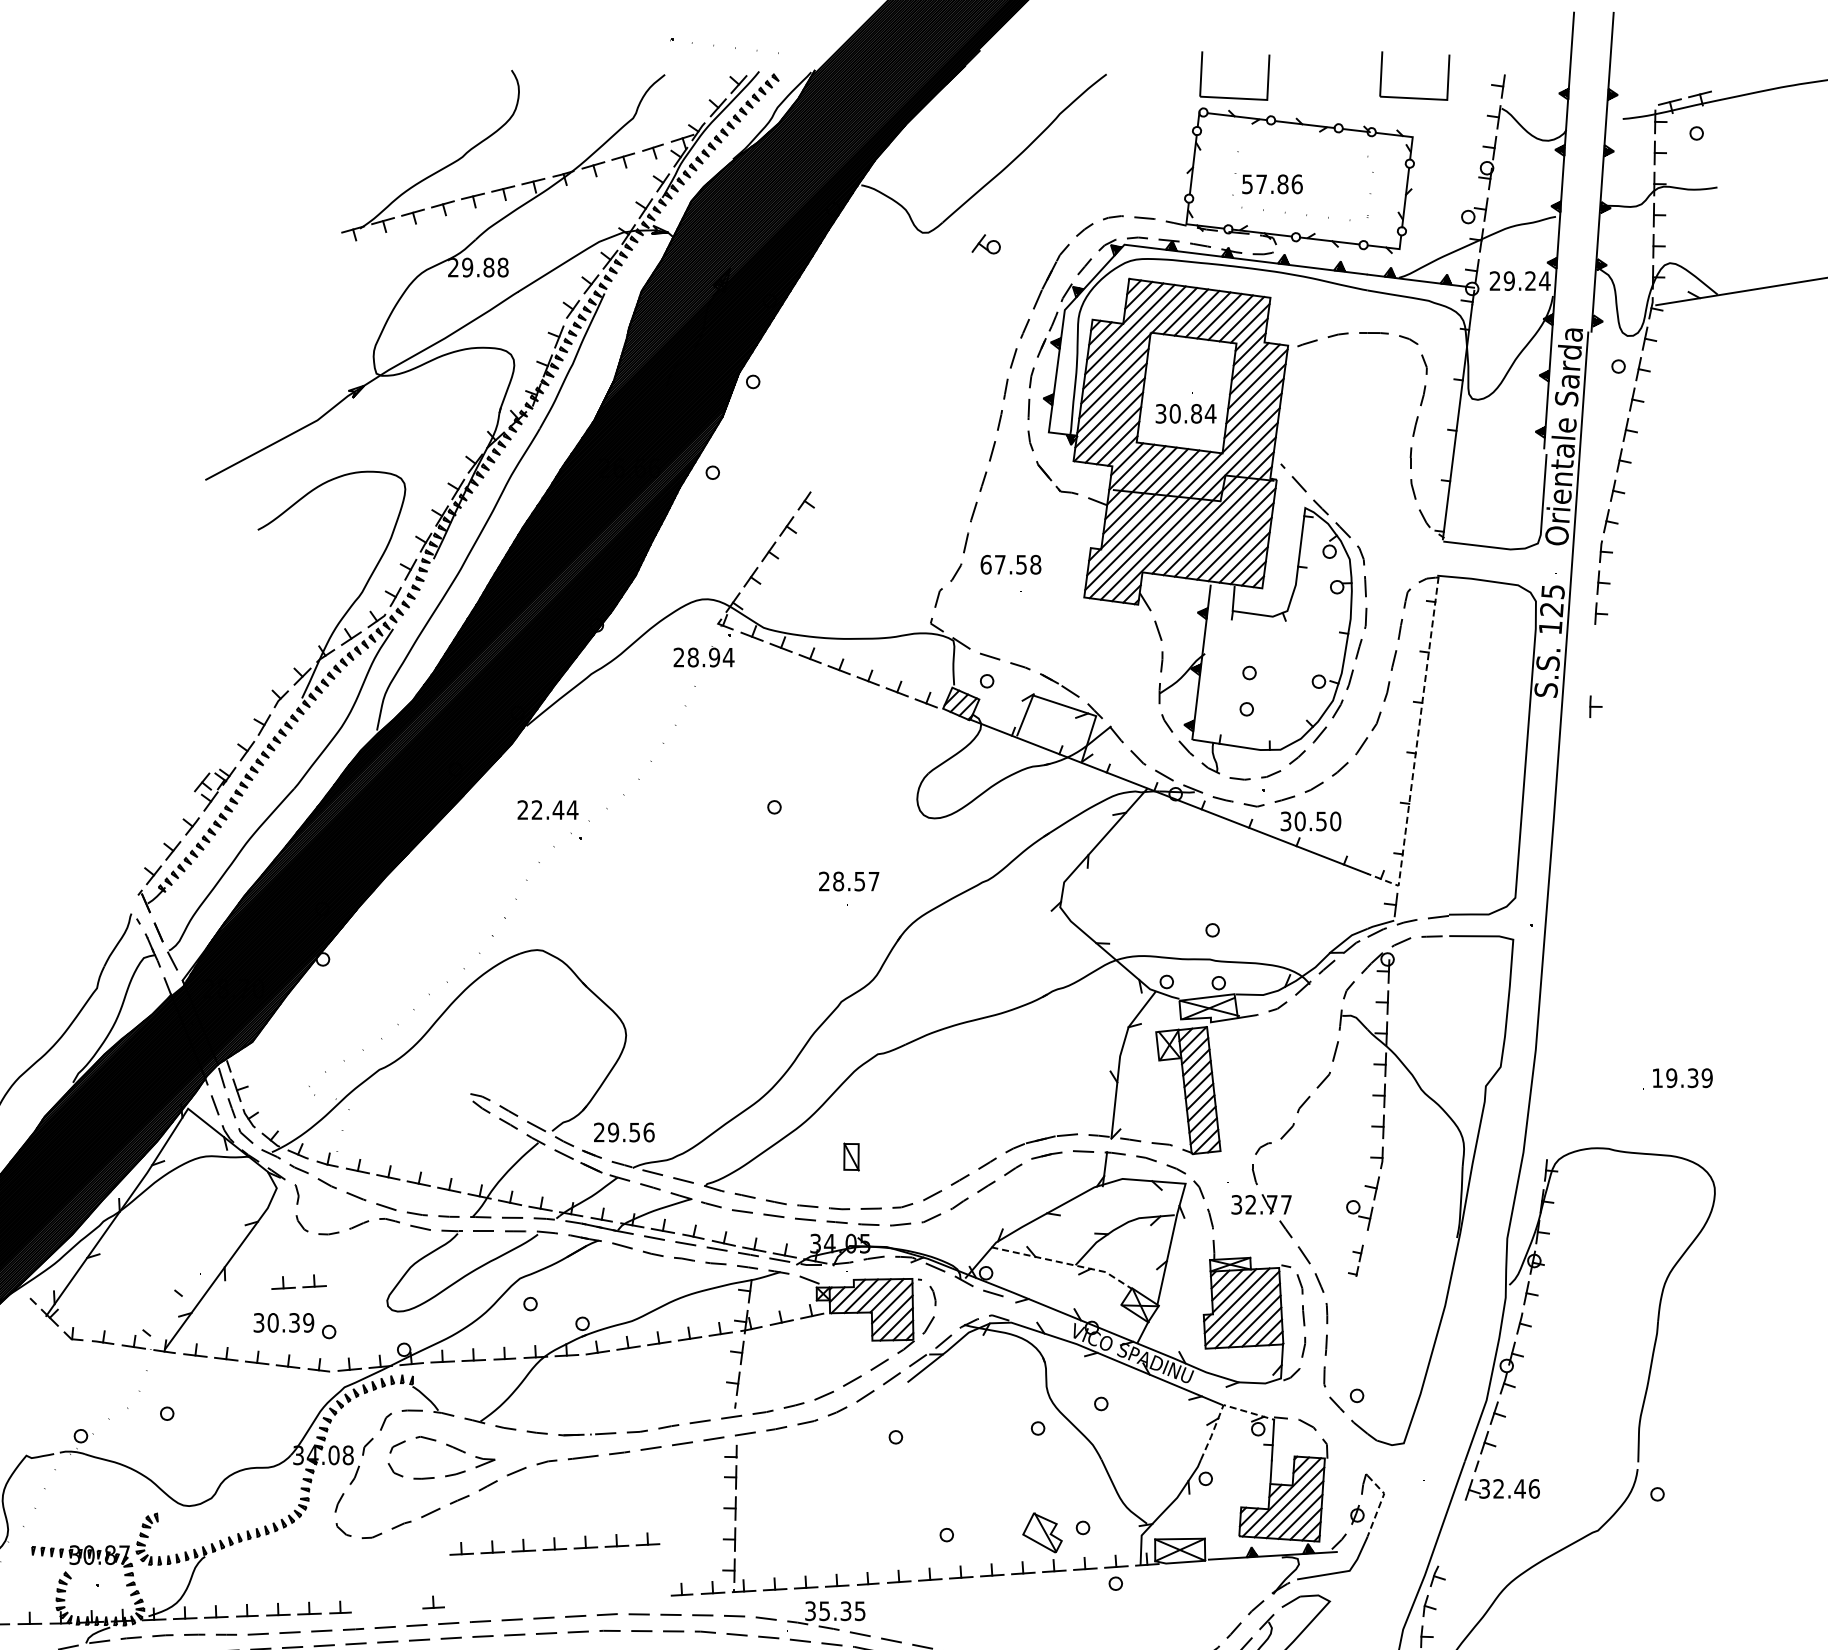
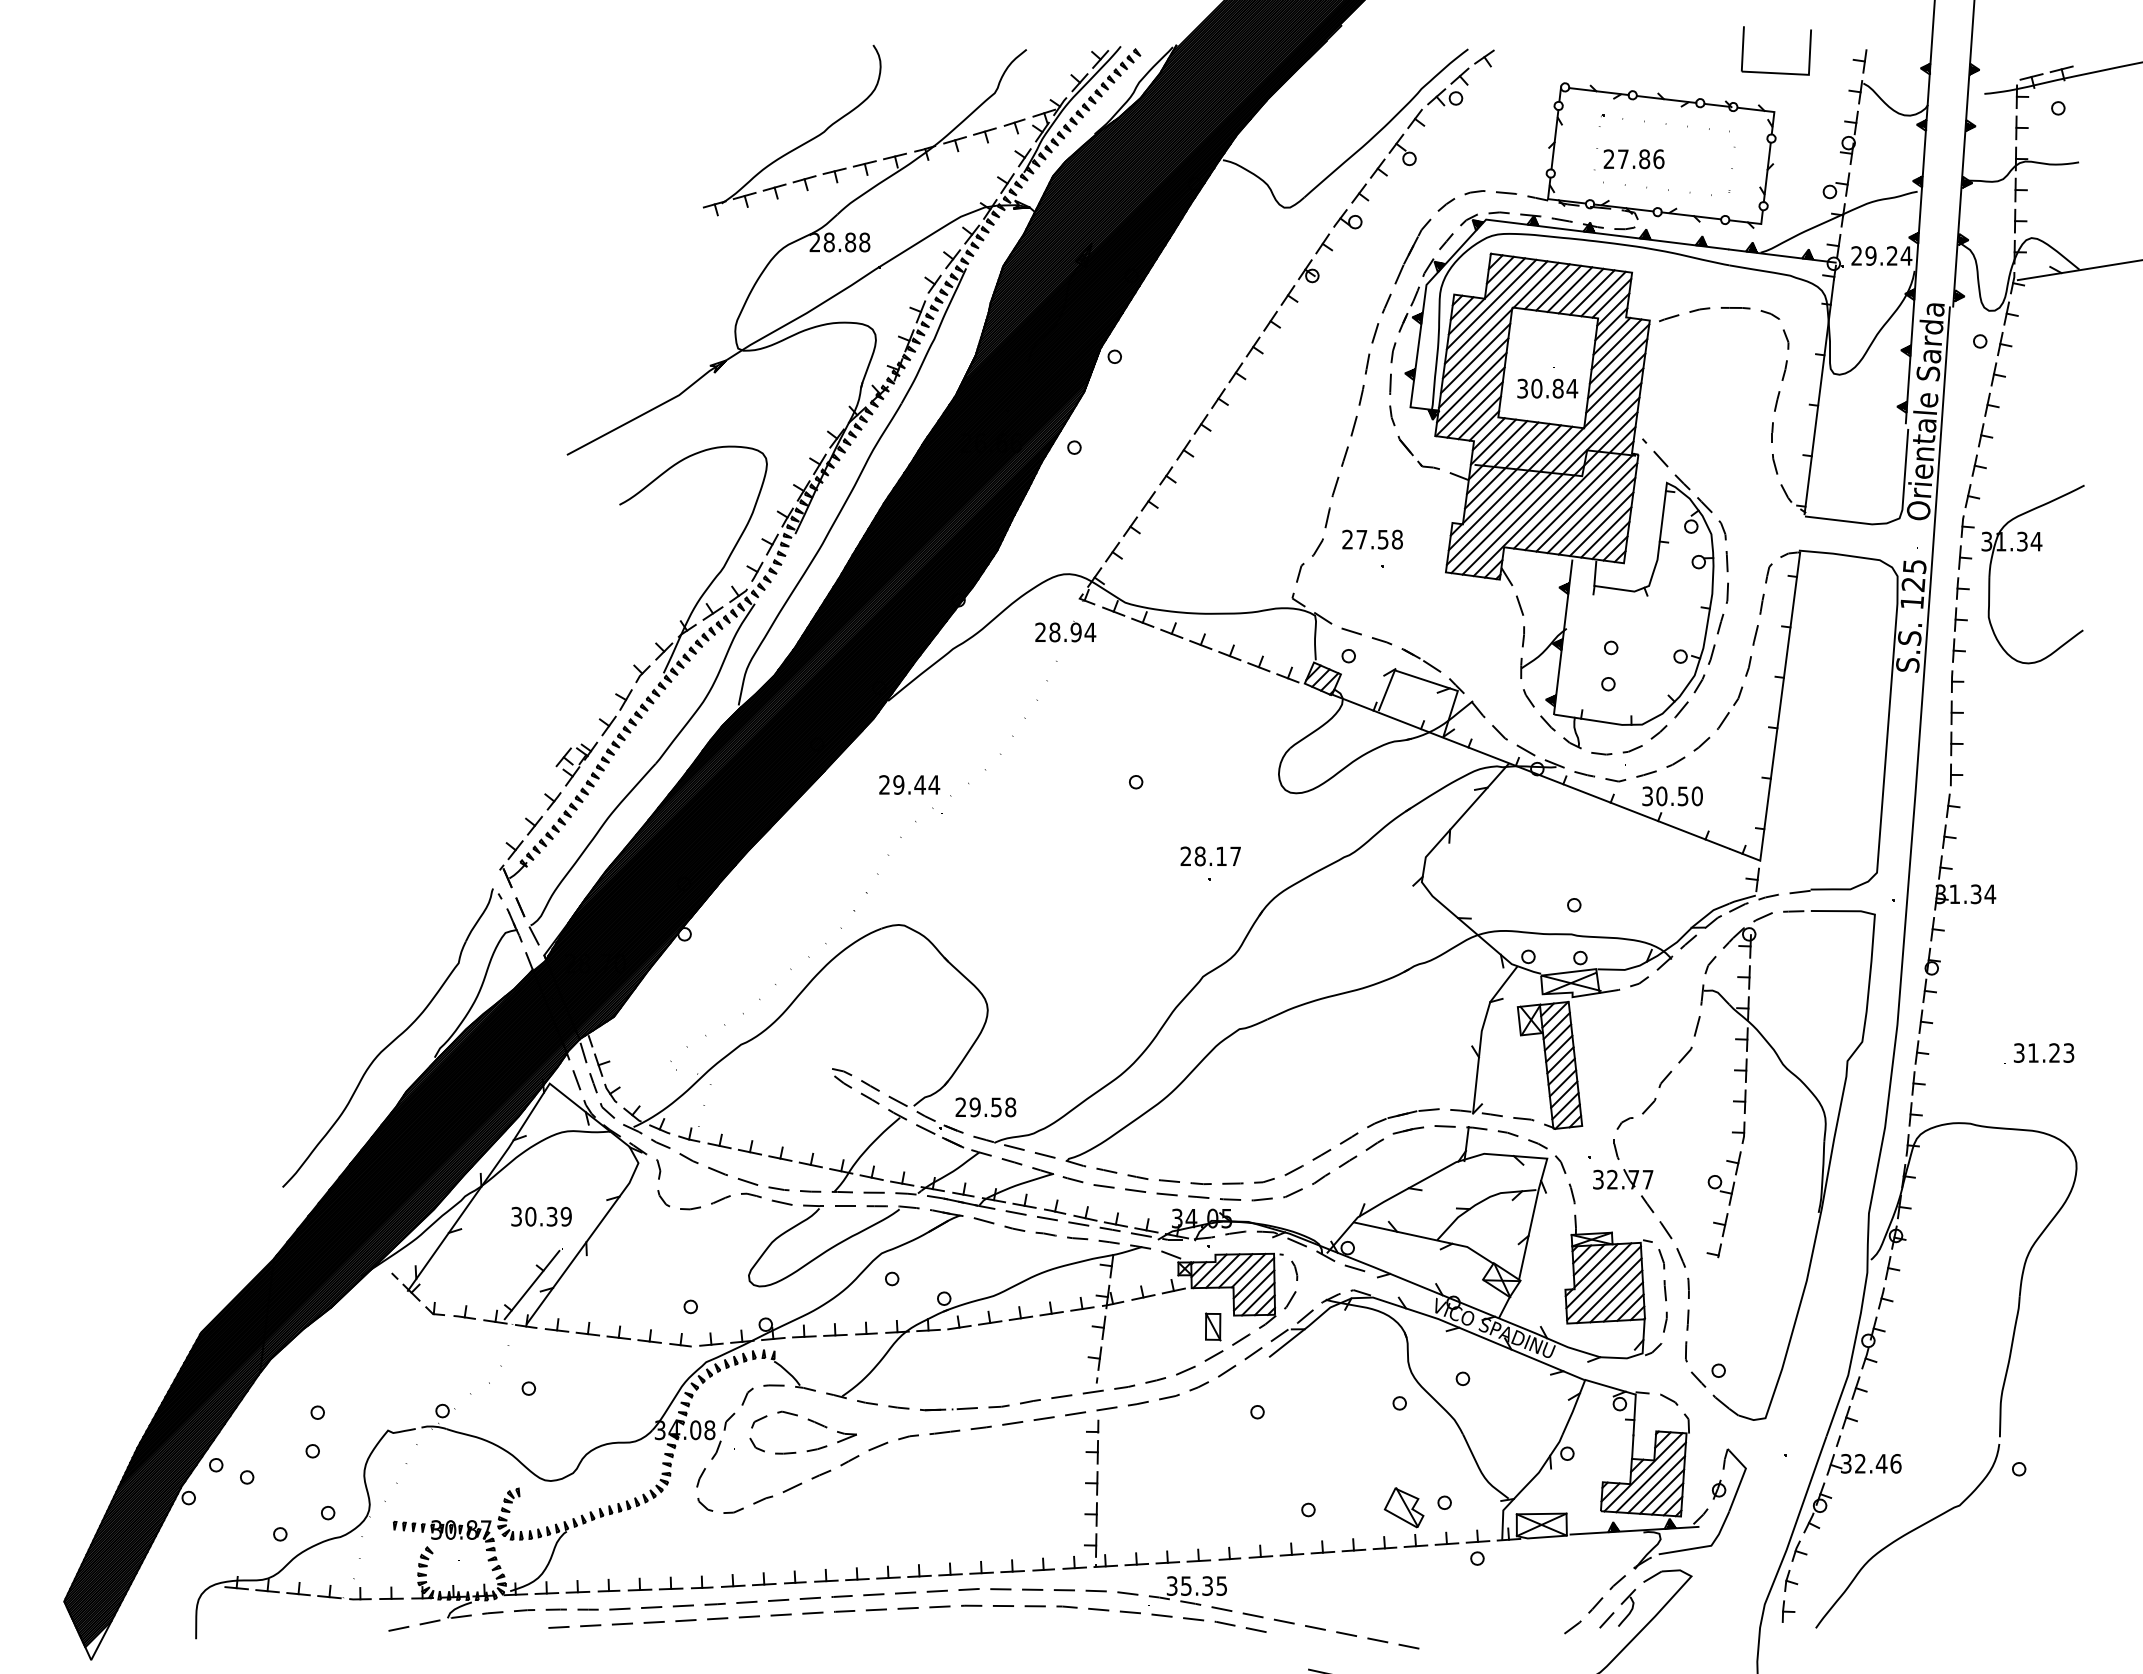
part: (734, 47) -> (1665, 123), moved
part: (1233, 97) -> (1595, 72), removed
part: (1060, 151) -> (1422, 126), added
text: (1246, 184) -> (1608, 159), 57.86 -> 27.86
text: (466, 267) -> (828, 242), 29.88 -> 28.88
part: (892, 371) -> (1254, 346), added
text: (985, 564) -> (1347, 539), 67.58 -> 27.58
part: (1676, 576) -> (2038, 551), added
part: (1597, 659) -> (1959, 634), added
line: (1415, 749) -> (1777, 724), dashed -> solid
text: (536, 809) -> (898, 784), 22.44 -> 29.44
text: (859, 881) -> (1221, 856), 28.57 -> 28.17
part: (1590, 928) -> (1952, 903), added
text: (1681, 1077) -> (2043, 1052), 19.39 -> 31.23
text: (648, 1132) -> (1010, 1107), 29.56 -> 29.58
part: (851, 1156) -> (1213, 1326), moved
part: (1355, 1260) -> (1717, 1235), size x1.43
line: (1064, 1263) -> (1426, 1238), dashed -> solid
part: (298, 1281) -> (748, 1579), moved
line: (169, 1309) -> (531, 1284), added
text: (283, 1322) -> (541, 1216), moved
line: (1221, 1408) -> (1583, 1383), dashed -> solid
line: (1380, 1503) -> (1742, 1478), dashed -> solid
part: (1455, 1532) -> (1817, 1507), added
part: (554, 1543) -> (919, 1570), moved

